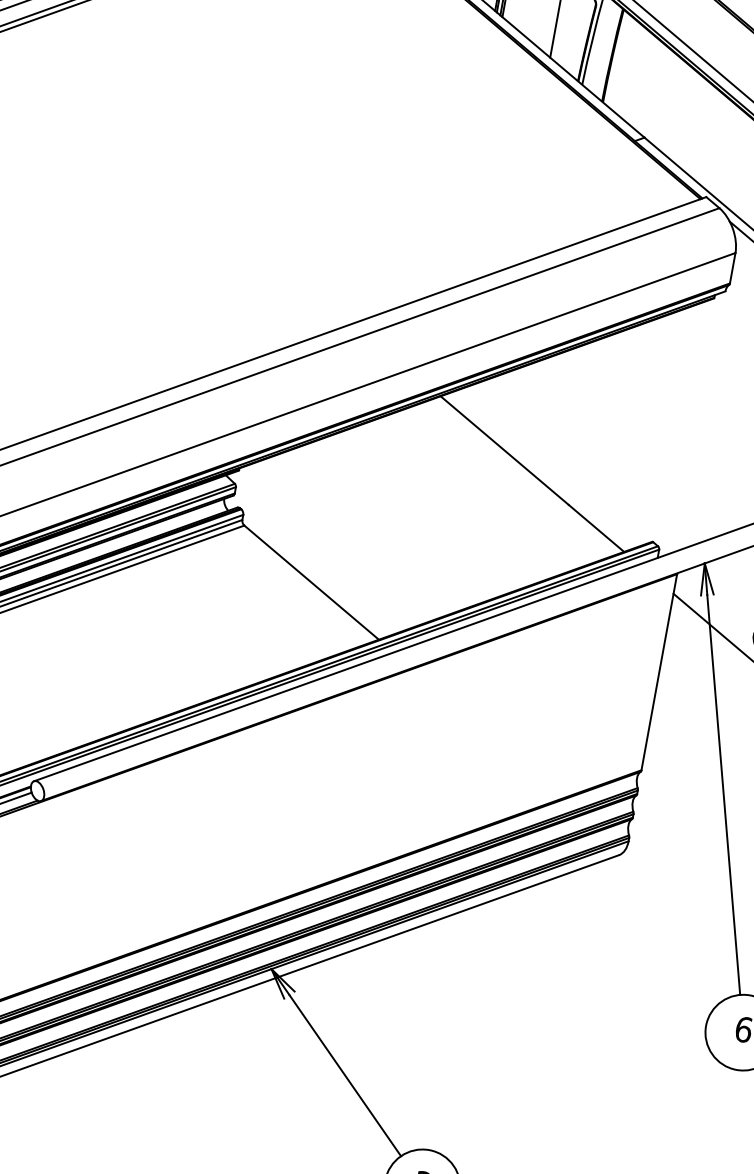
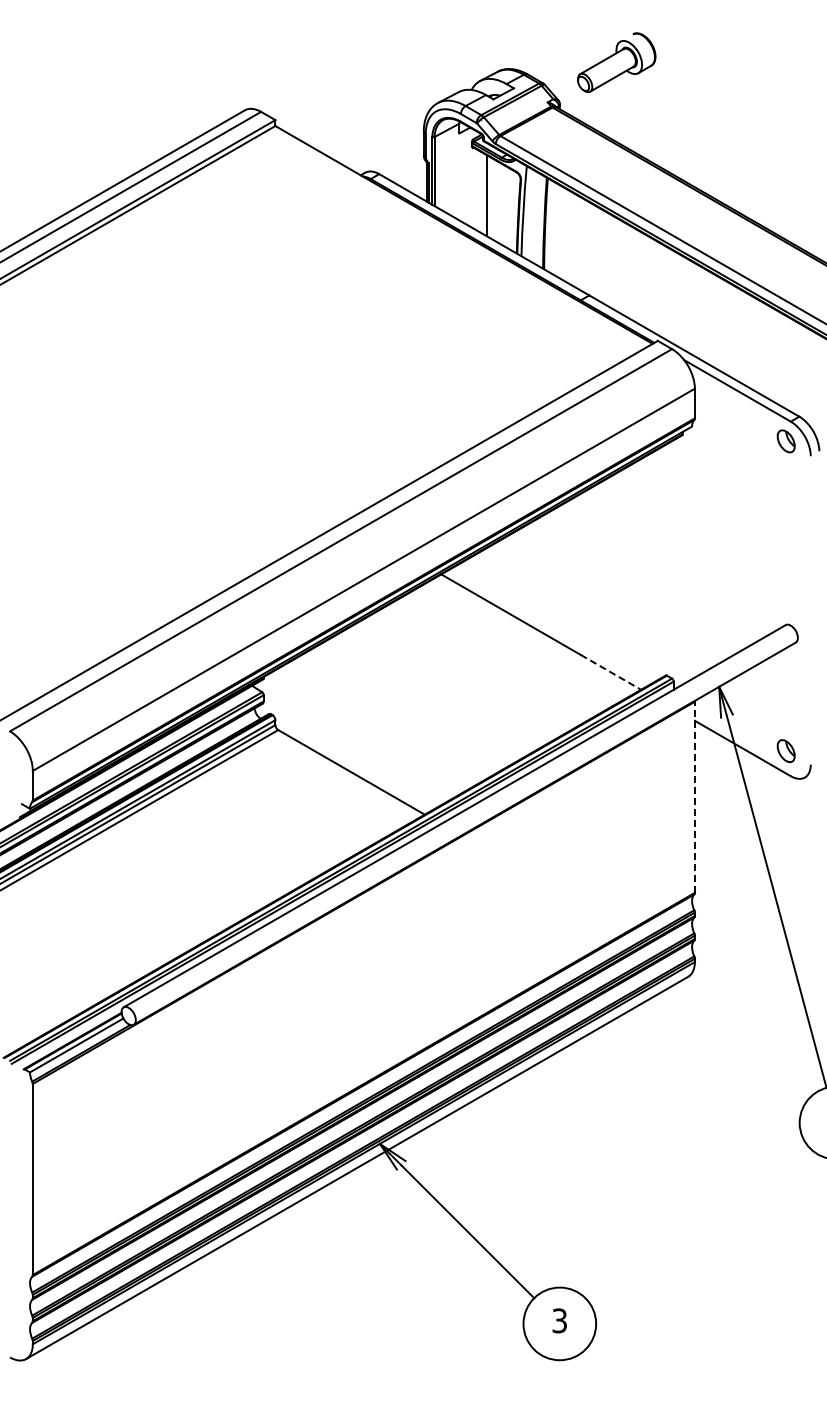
line: (595, 528) -> (610, 672), solid -> dashed
line: (658, 672) -> (694, 797), solid -> dashed

